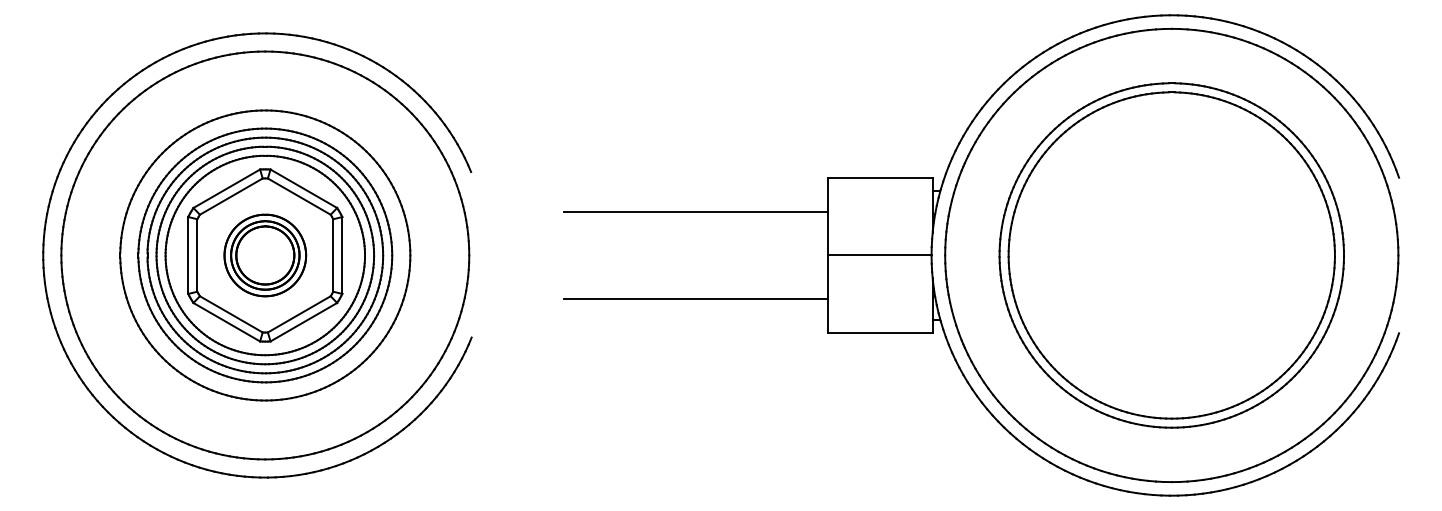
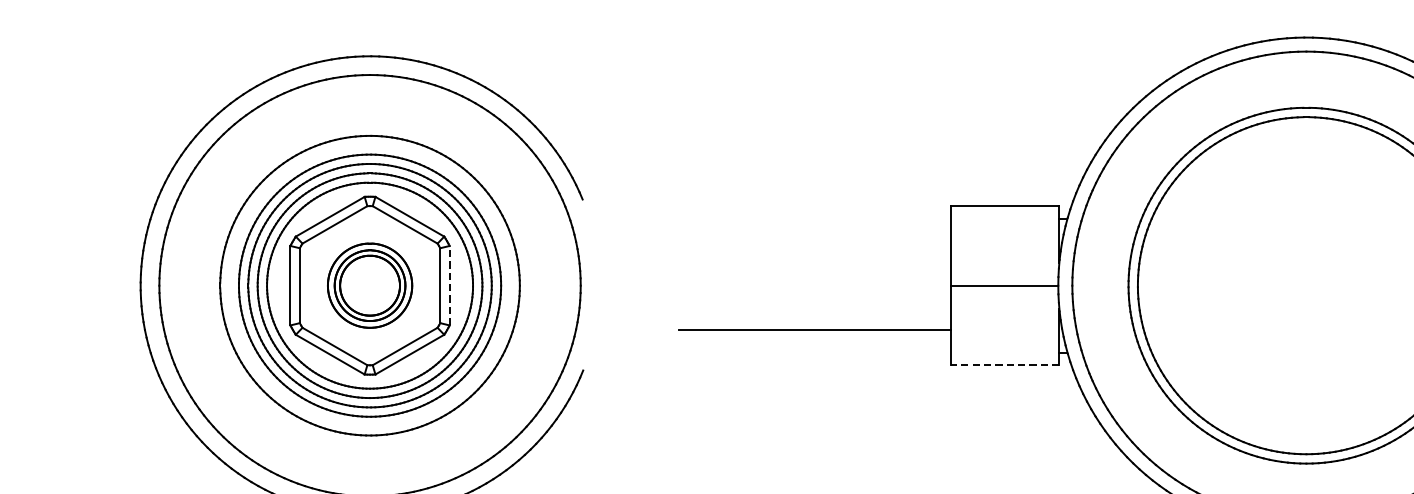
line: (696, 212) -> (815, 241), removed
line: (342, 255) -> (449, 285), solid -> dashed
line: (879, 332) -> (1004, 365), solid -> dashed

